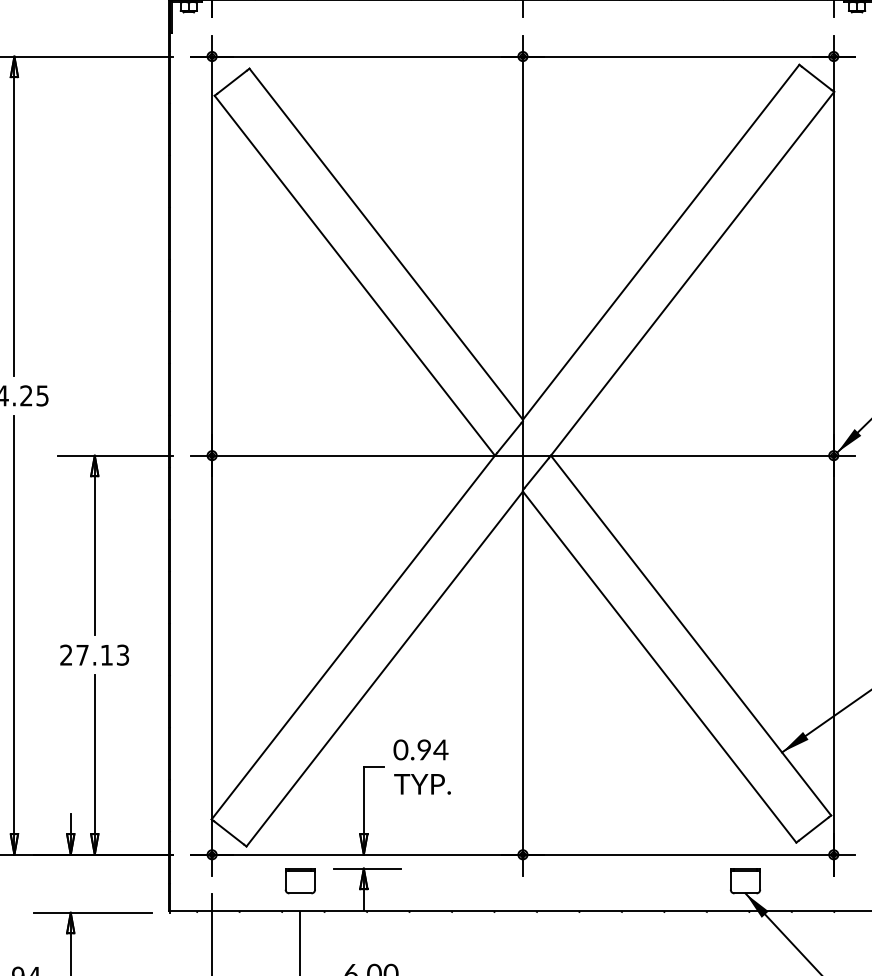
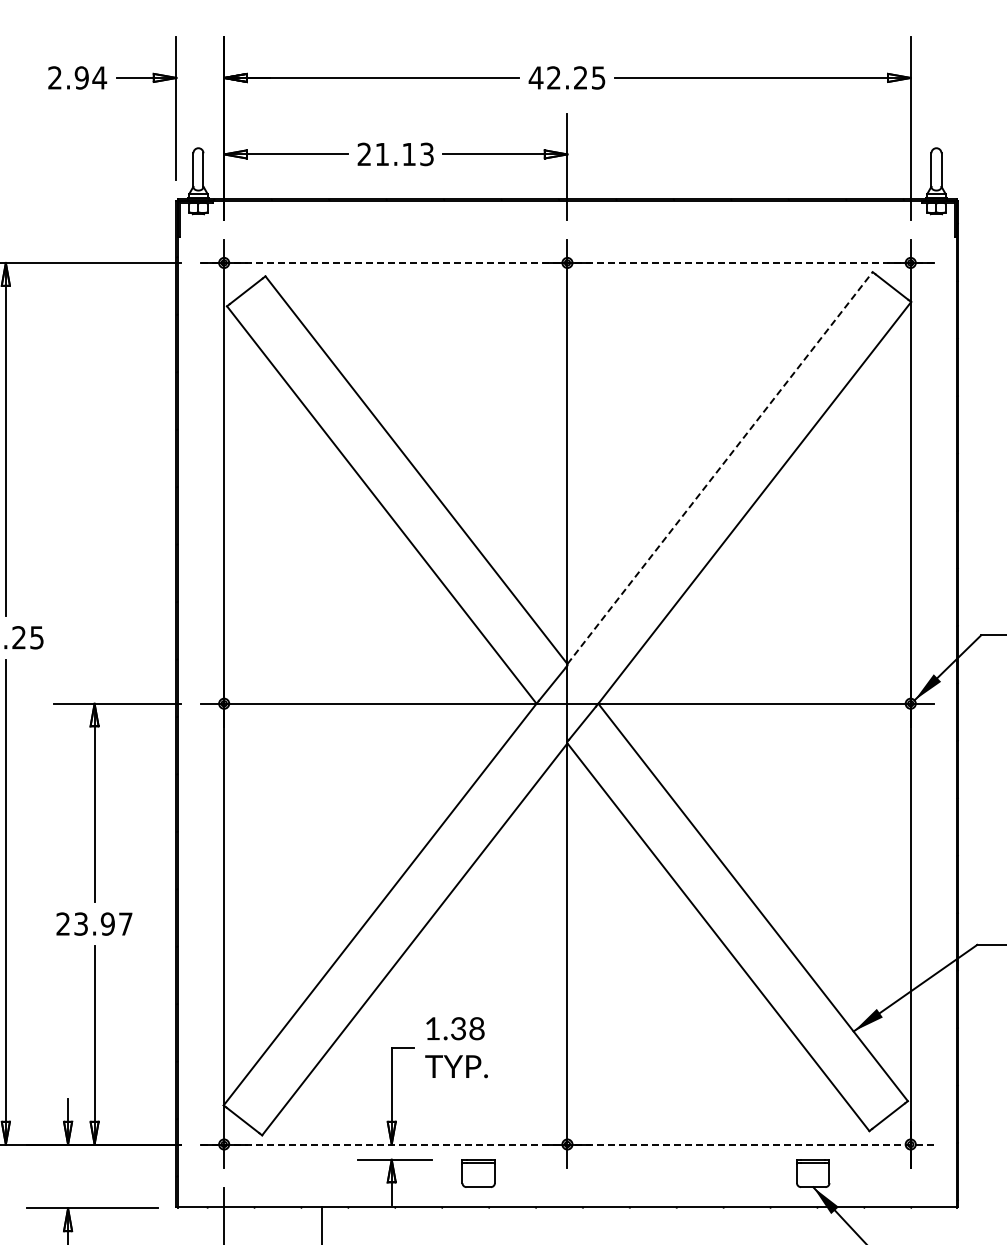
line: (522, 56) -> (567, 262), solid -> dashed
line: (661, 241) -> (720, 467), solid -> dashed
text: (102, 654) -> (103, 923), 27.13 -> 23.97
text: (420, 749) -> (454, 1028), 0.94 -> 1.38
line: (522, 854) -> (566, 1144), solid -> dashed
part: (300, 881) -> (478, 1173), moved

